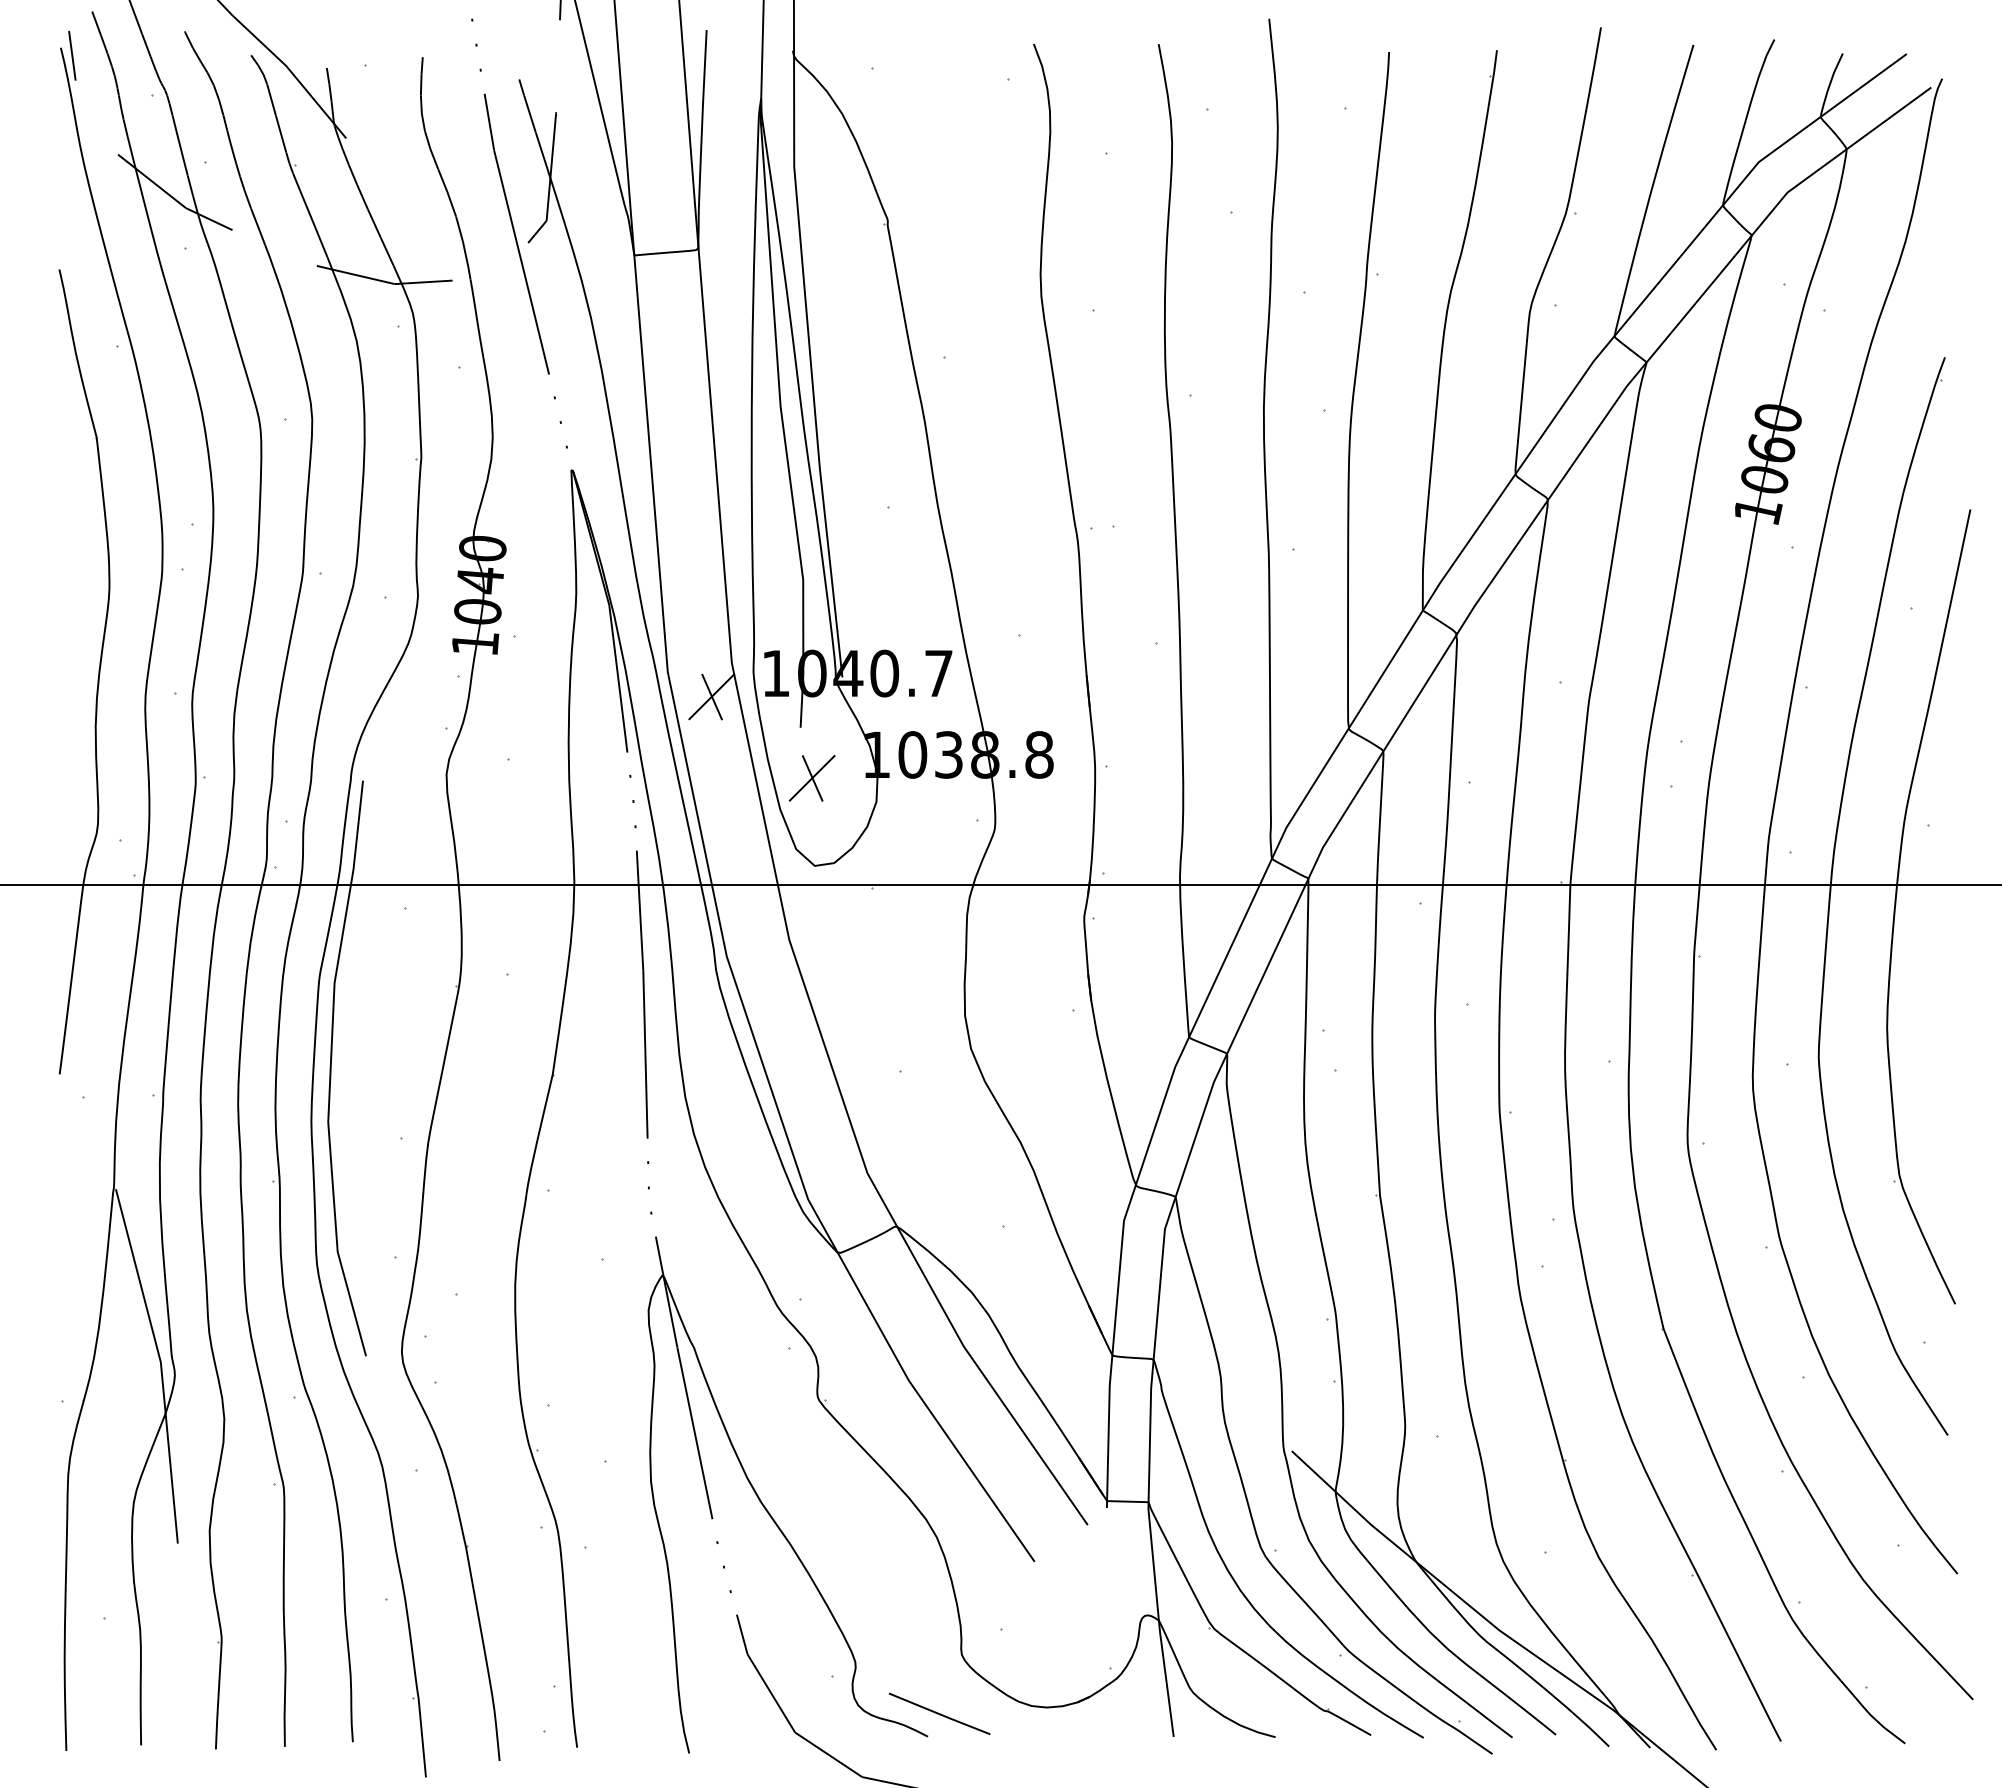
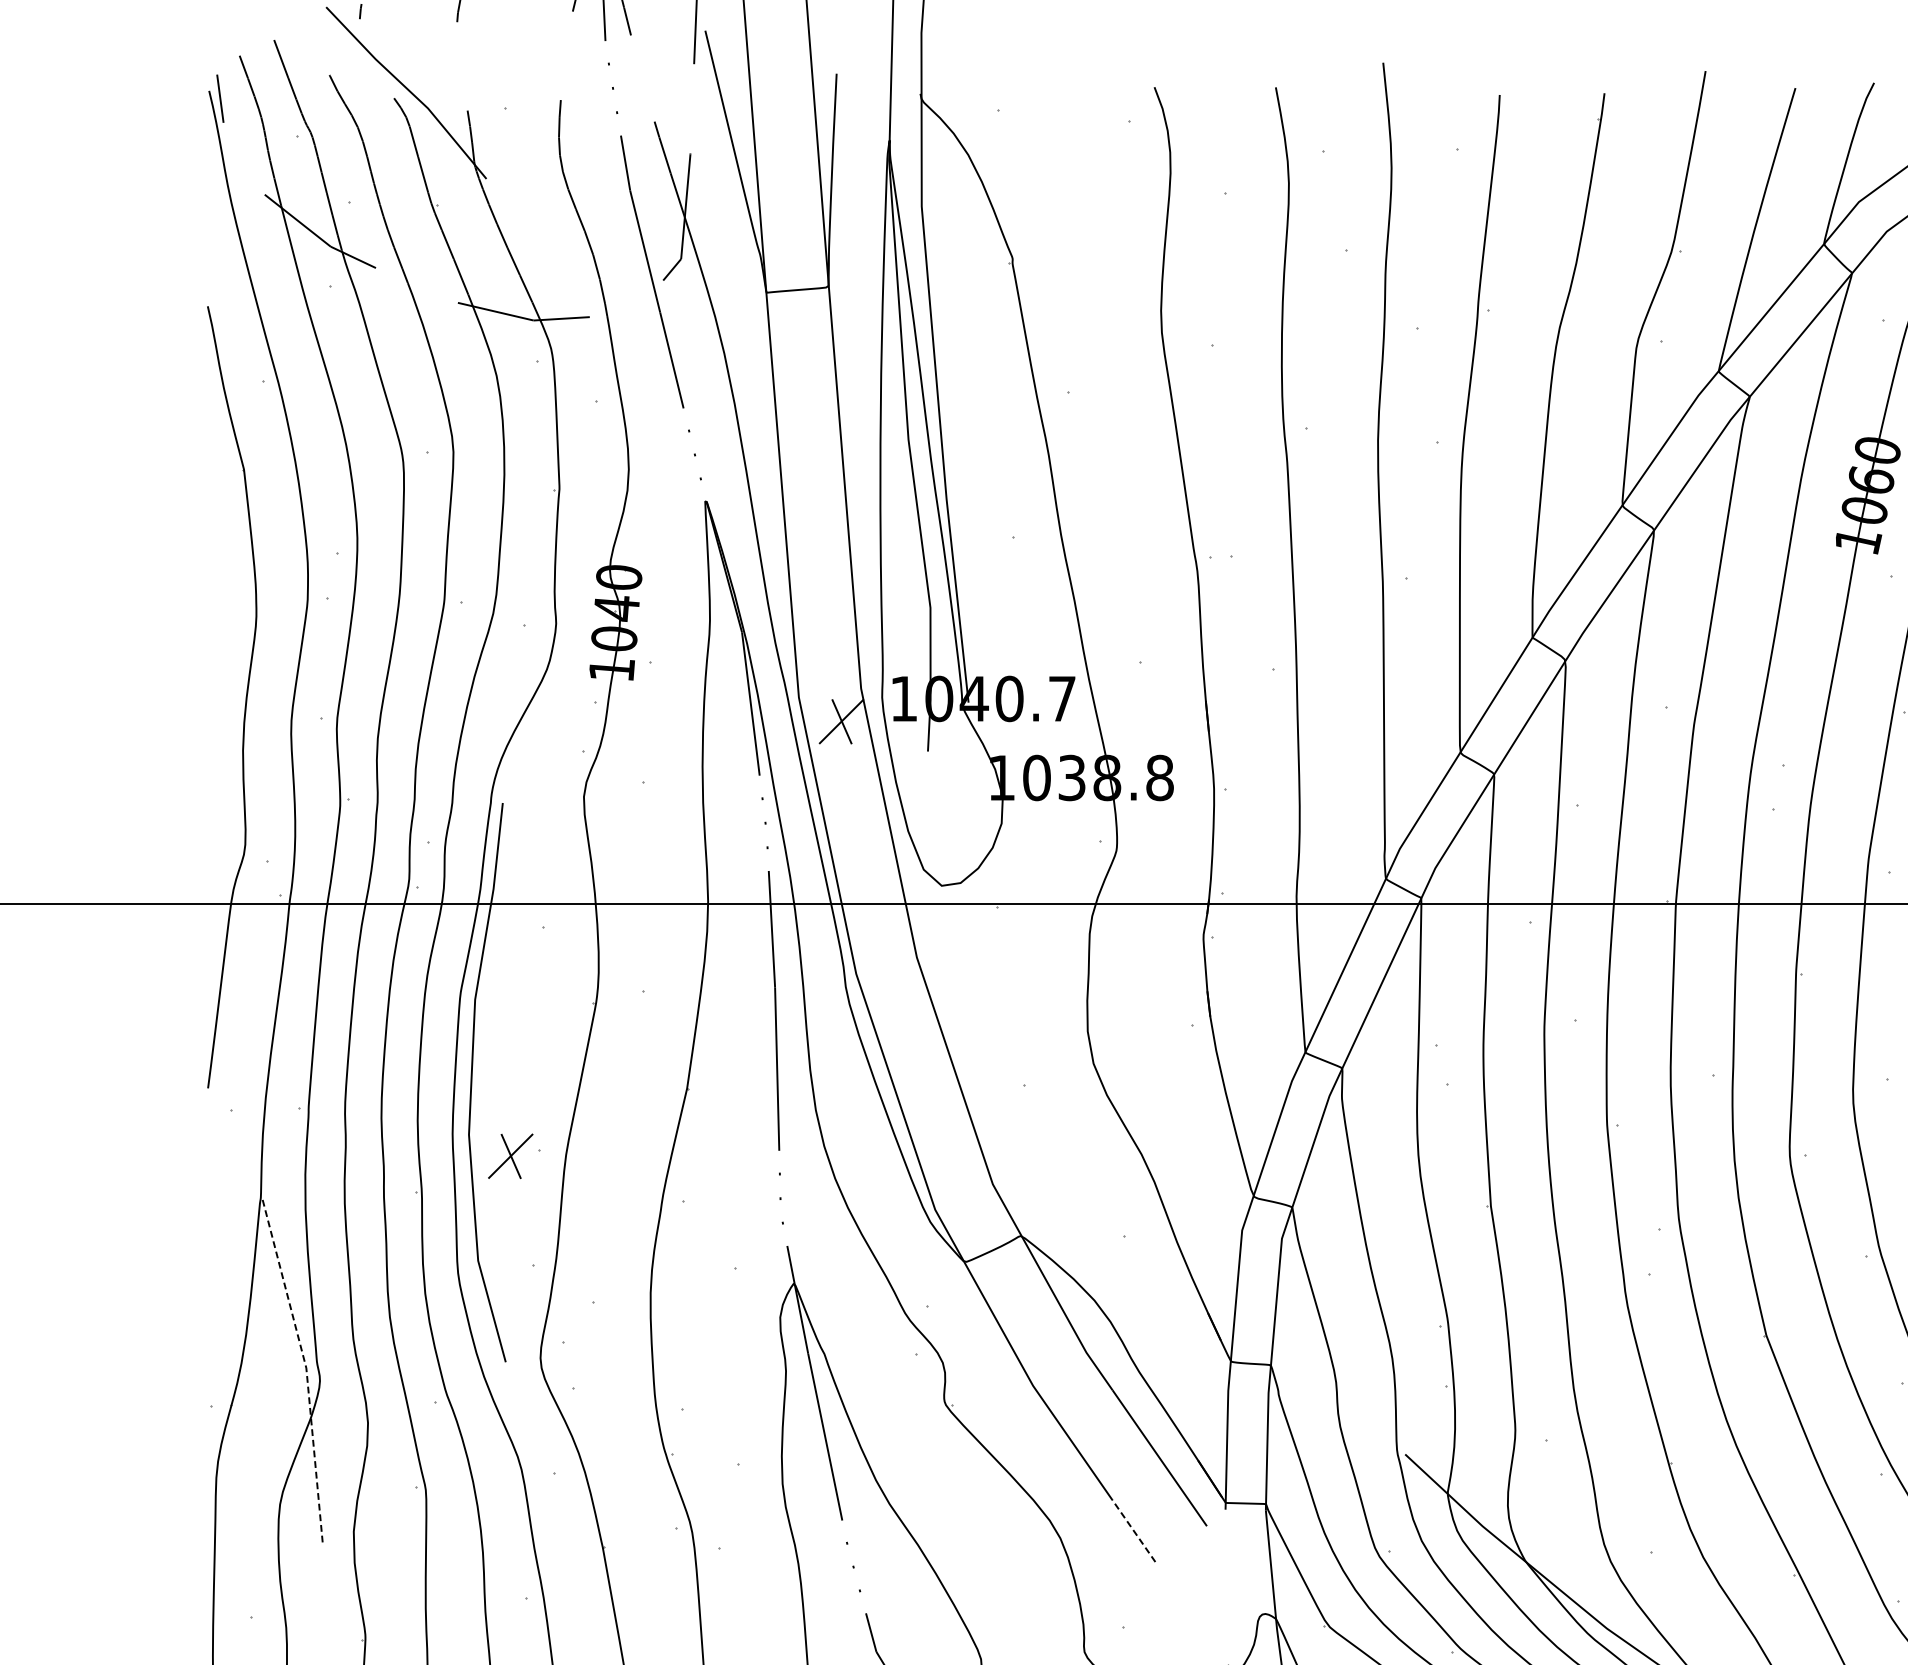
part: (811, 778) -> (510, 1156), moved
line: (161, 1364) -> (306, 1370), solid -> dashed
line: (1012, 1530) -> (1133, 1531), solid -> dashed

